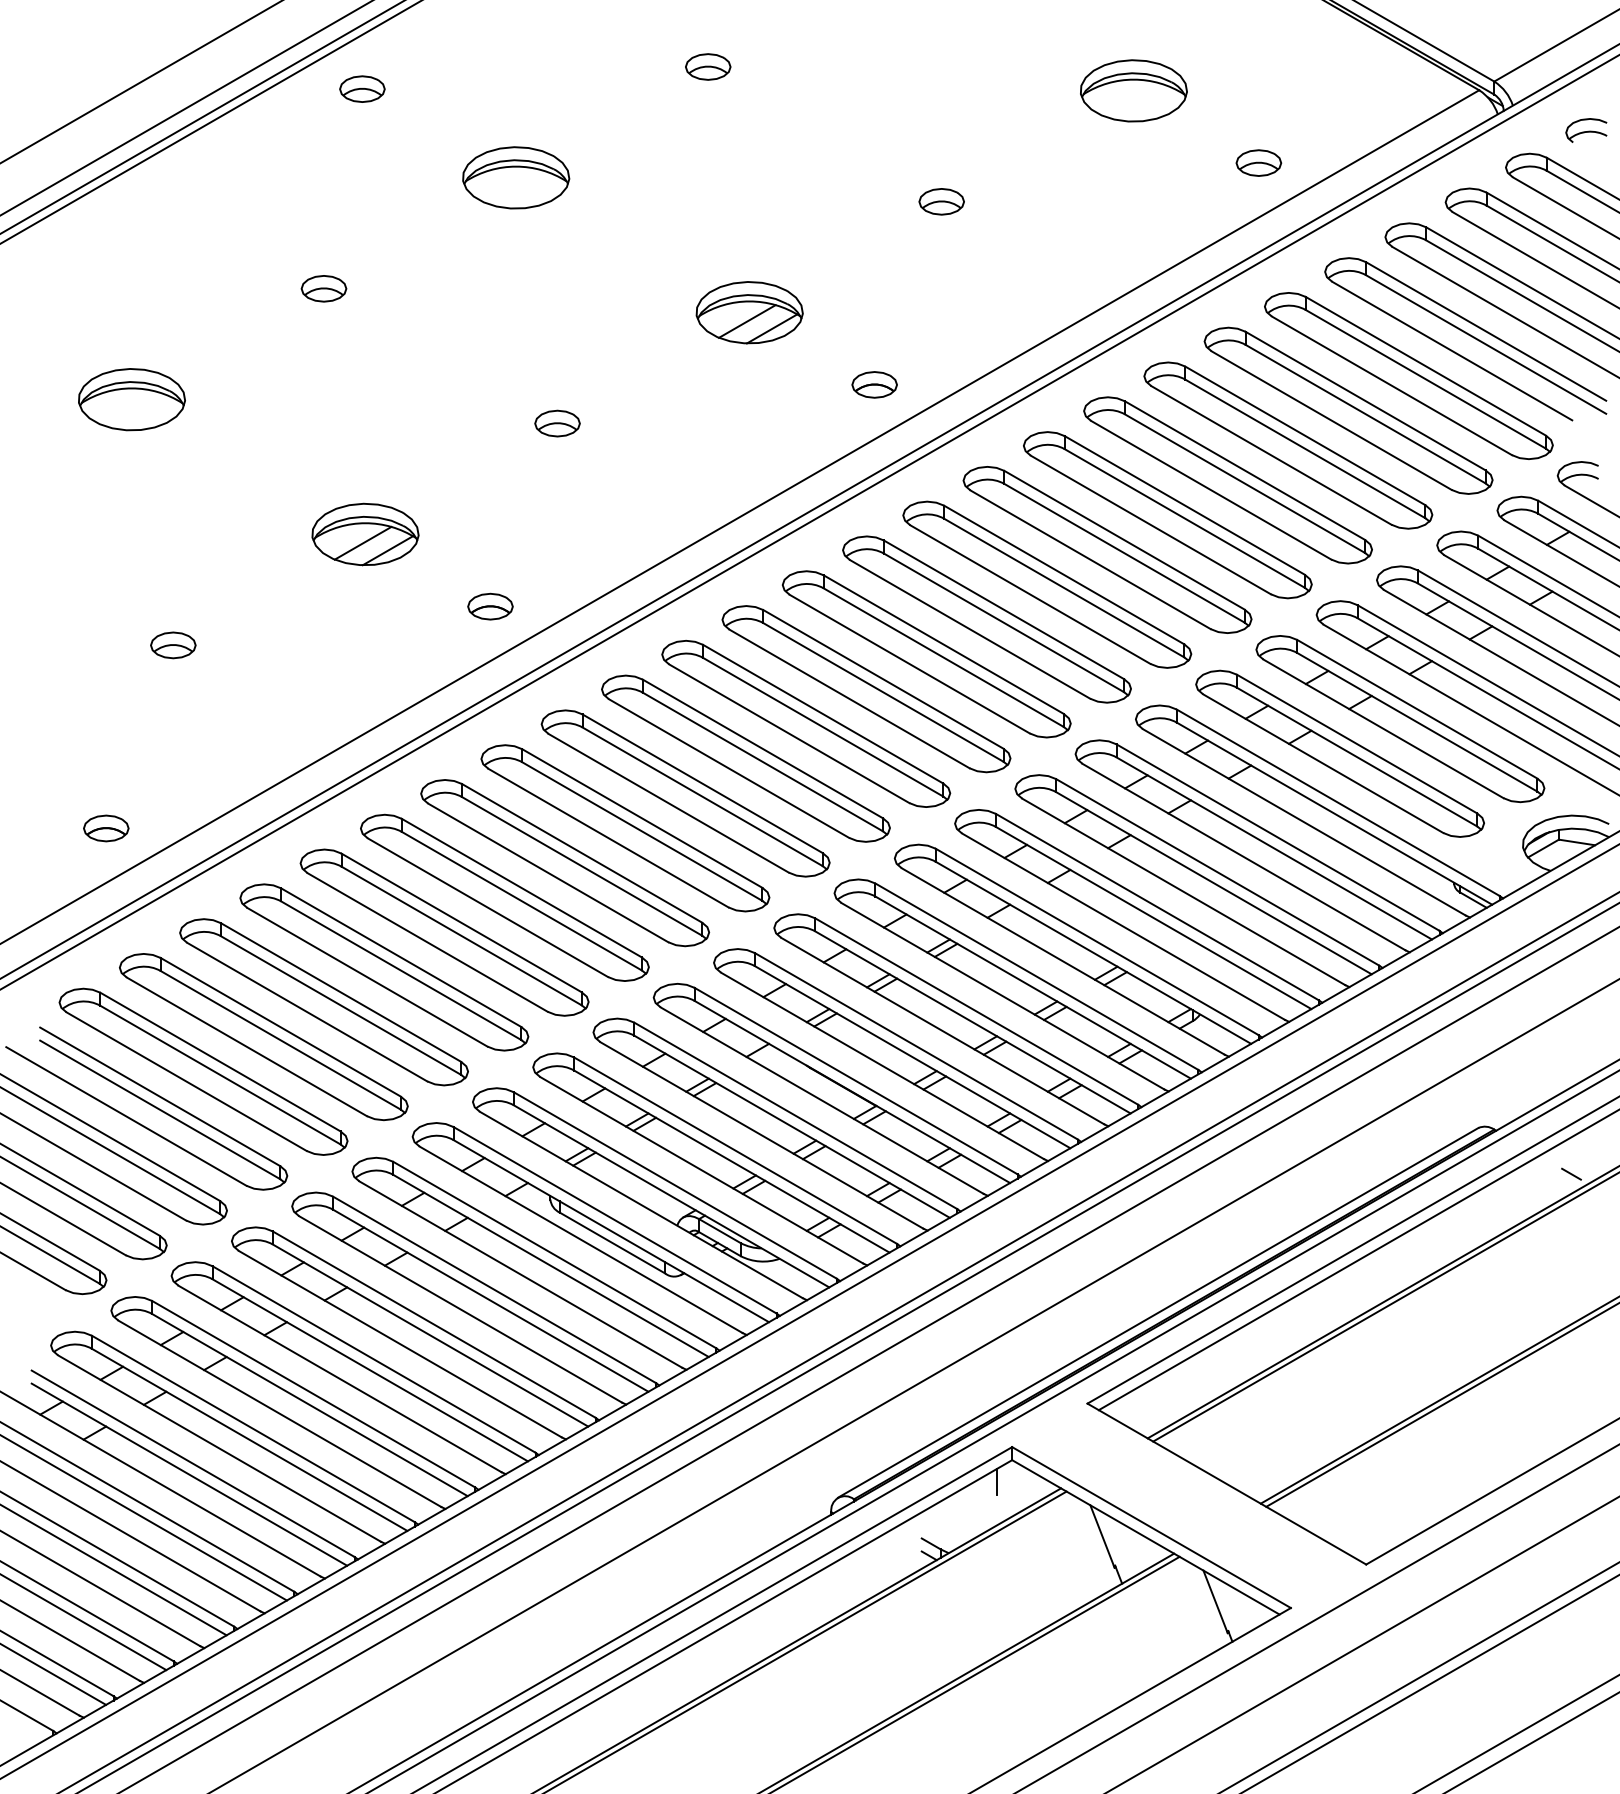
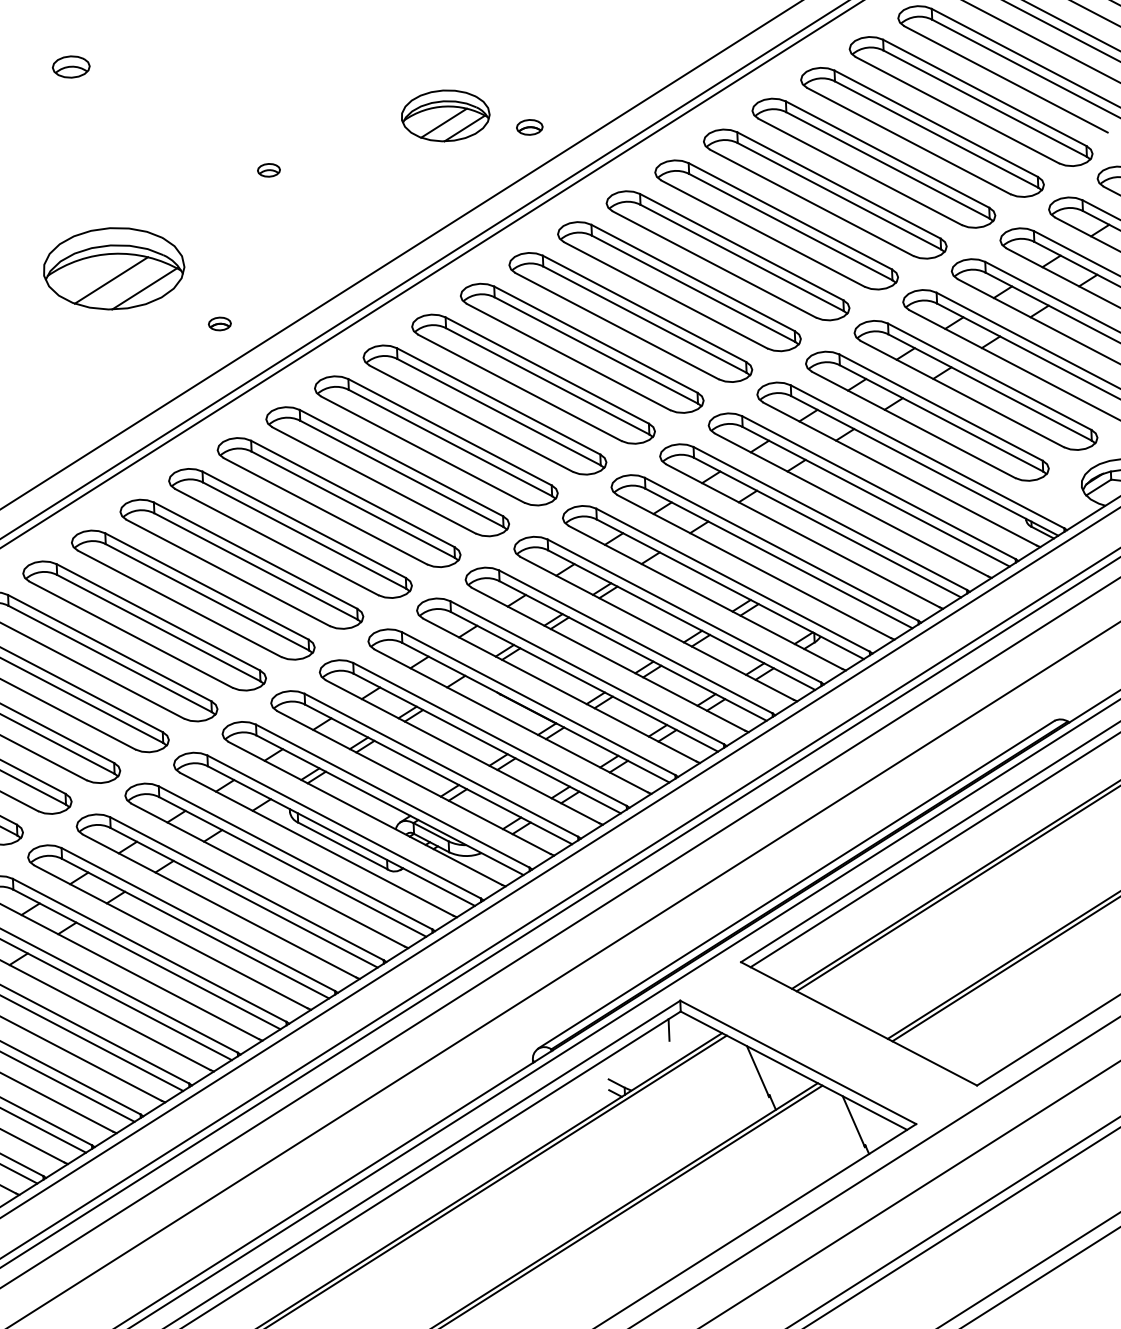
part: (749, 312) -> (445, 115), moved
part: (874, 384) -> (529, 127), size x0.7
part: (557, 423) -> (268, 170), size x0.6
part: (365, 534) -> (114, 268), size x1.6
part: (490, 606) -> (219, 323), size x0.6

